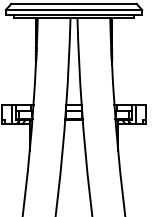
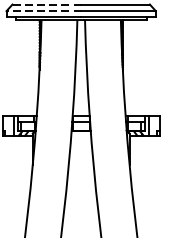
line: (42, 4) -> (46, 5), solid -> dashed
line: (39, 10) -> (43, 11), solid -> dashed

